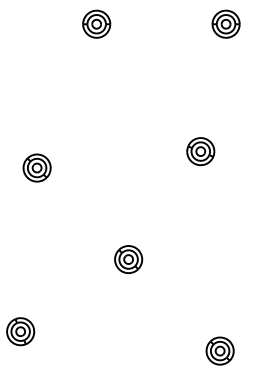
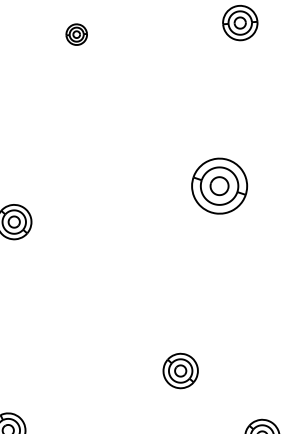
part: (96, 23) -> (76, 33), size x0.6
part: (200, 151) -> (219, 186), size x1.6
part: (128, 259) -> (180, 370), moved

